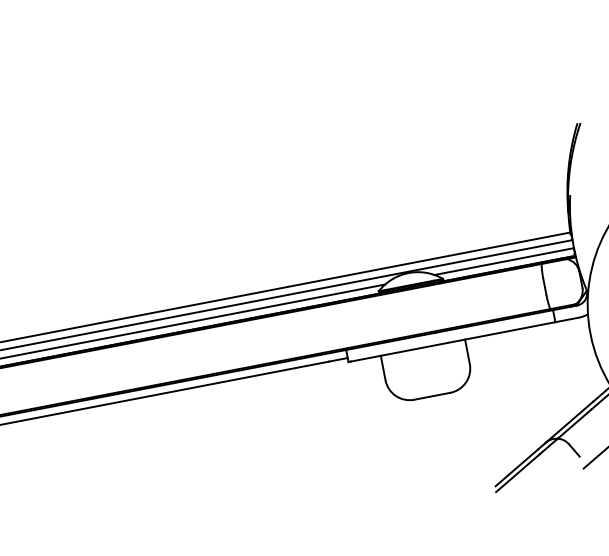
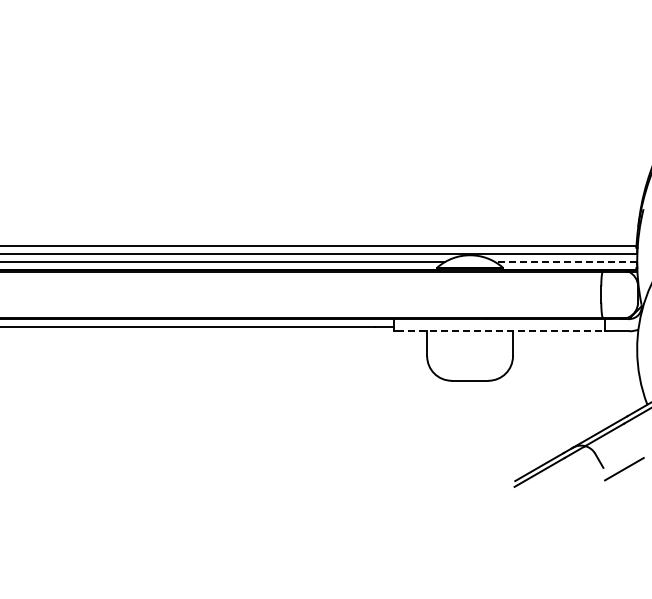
line: (504, 261) -> (566, 262), solid -> dashed
line: (453, 341) -> (501, 331), solid -> dashed

